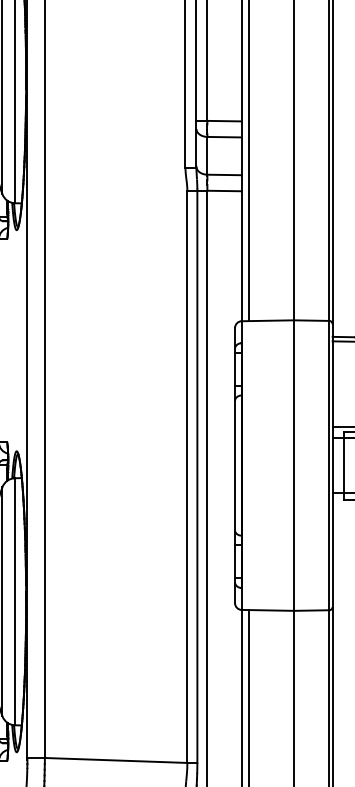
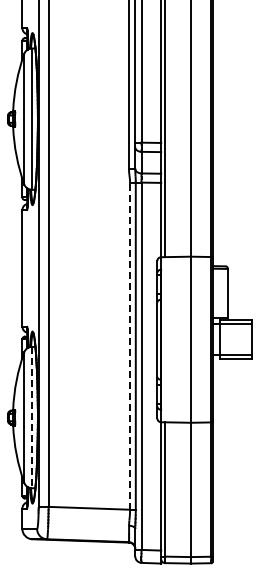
line: (188, 477) -> (130, 346), solid -> dashed
line: (14, 601) -> (31, 417), solid -> dashed

